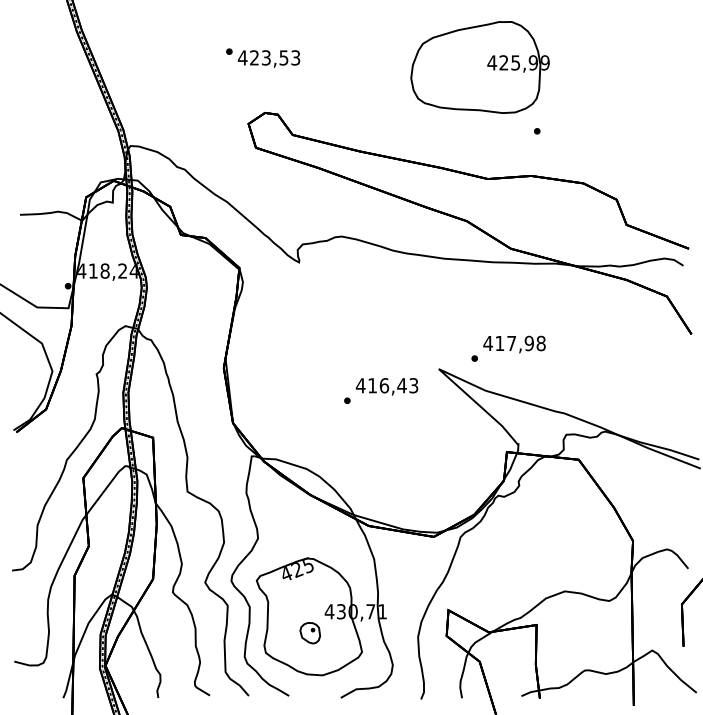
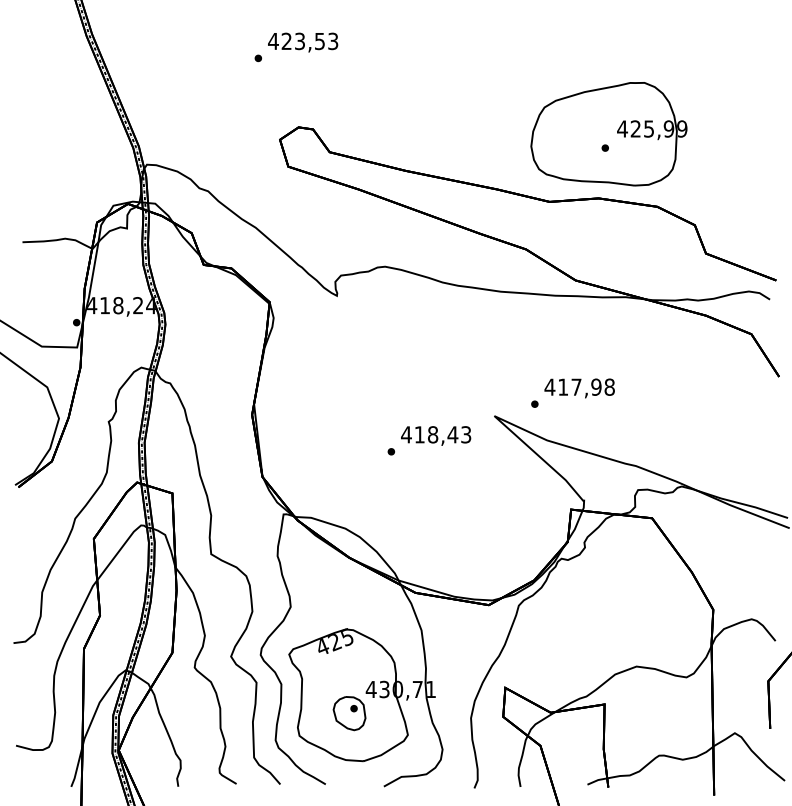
text: (269, 58) -> (303, 42), moved
part: (479, 67) -> (608, 134), moved
text: (384, 385) -> (433, 434), 416,43 -> 418,43
part: (310, 633) -> (349, 713), size x1.43

